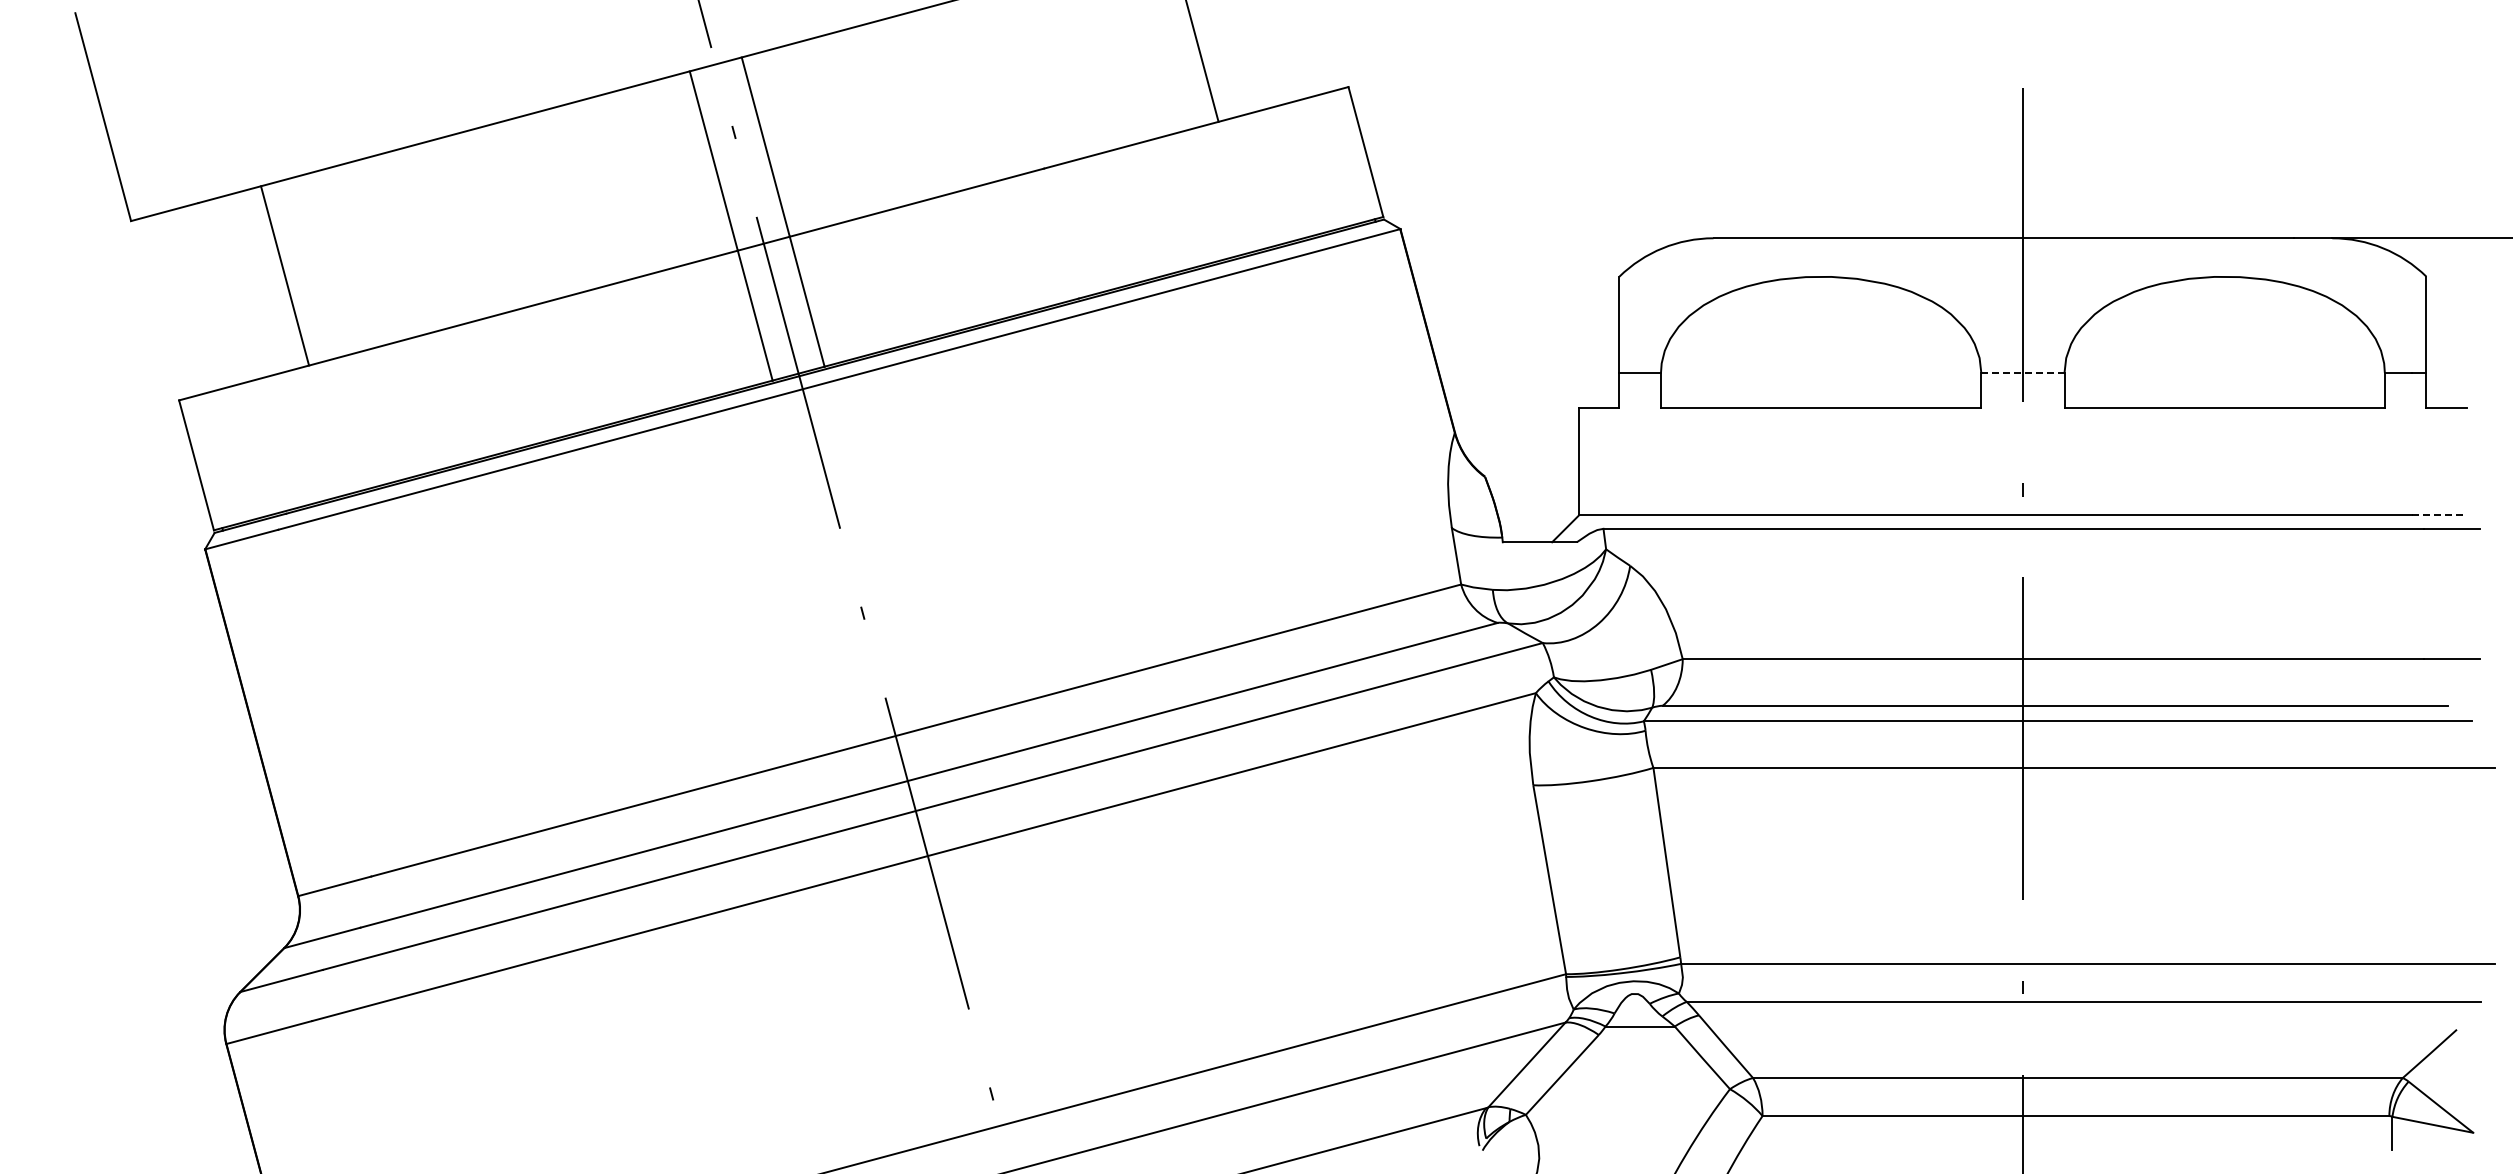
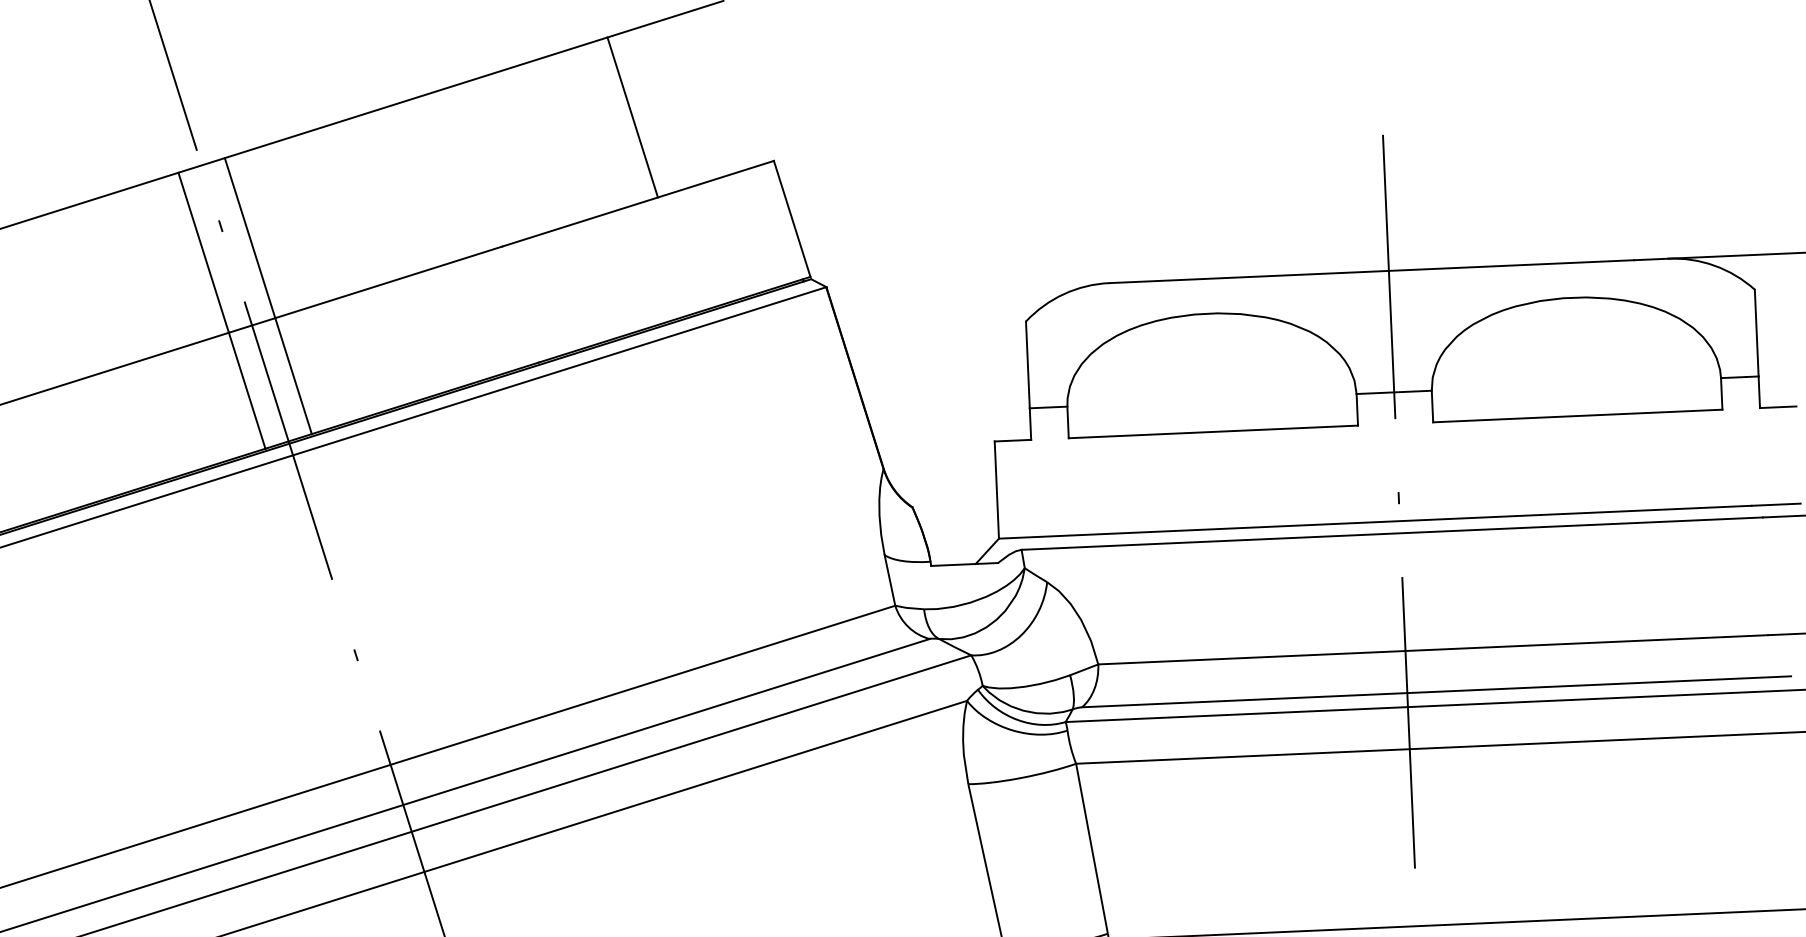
line: (2022, 372) -> (1393, 392), dashed -> solid
line: (2440, 515) -> (1776, 504), dashed -> solid

